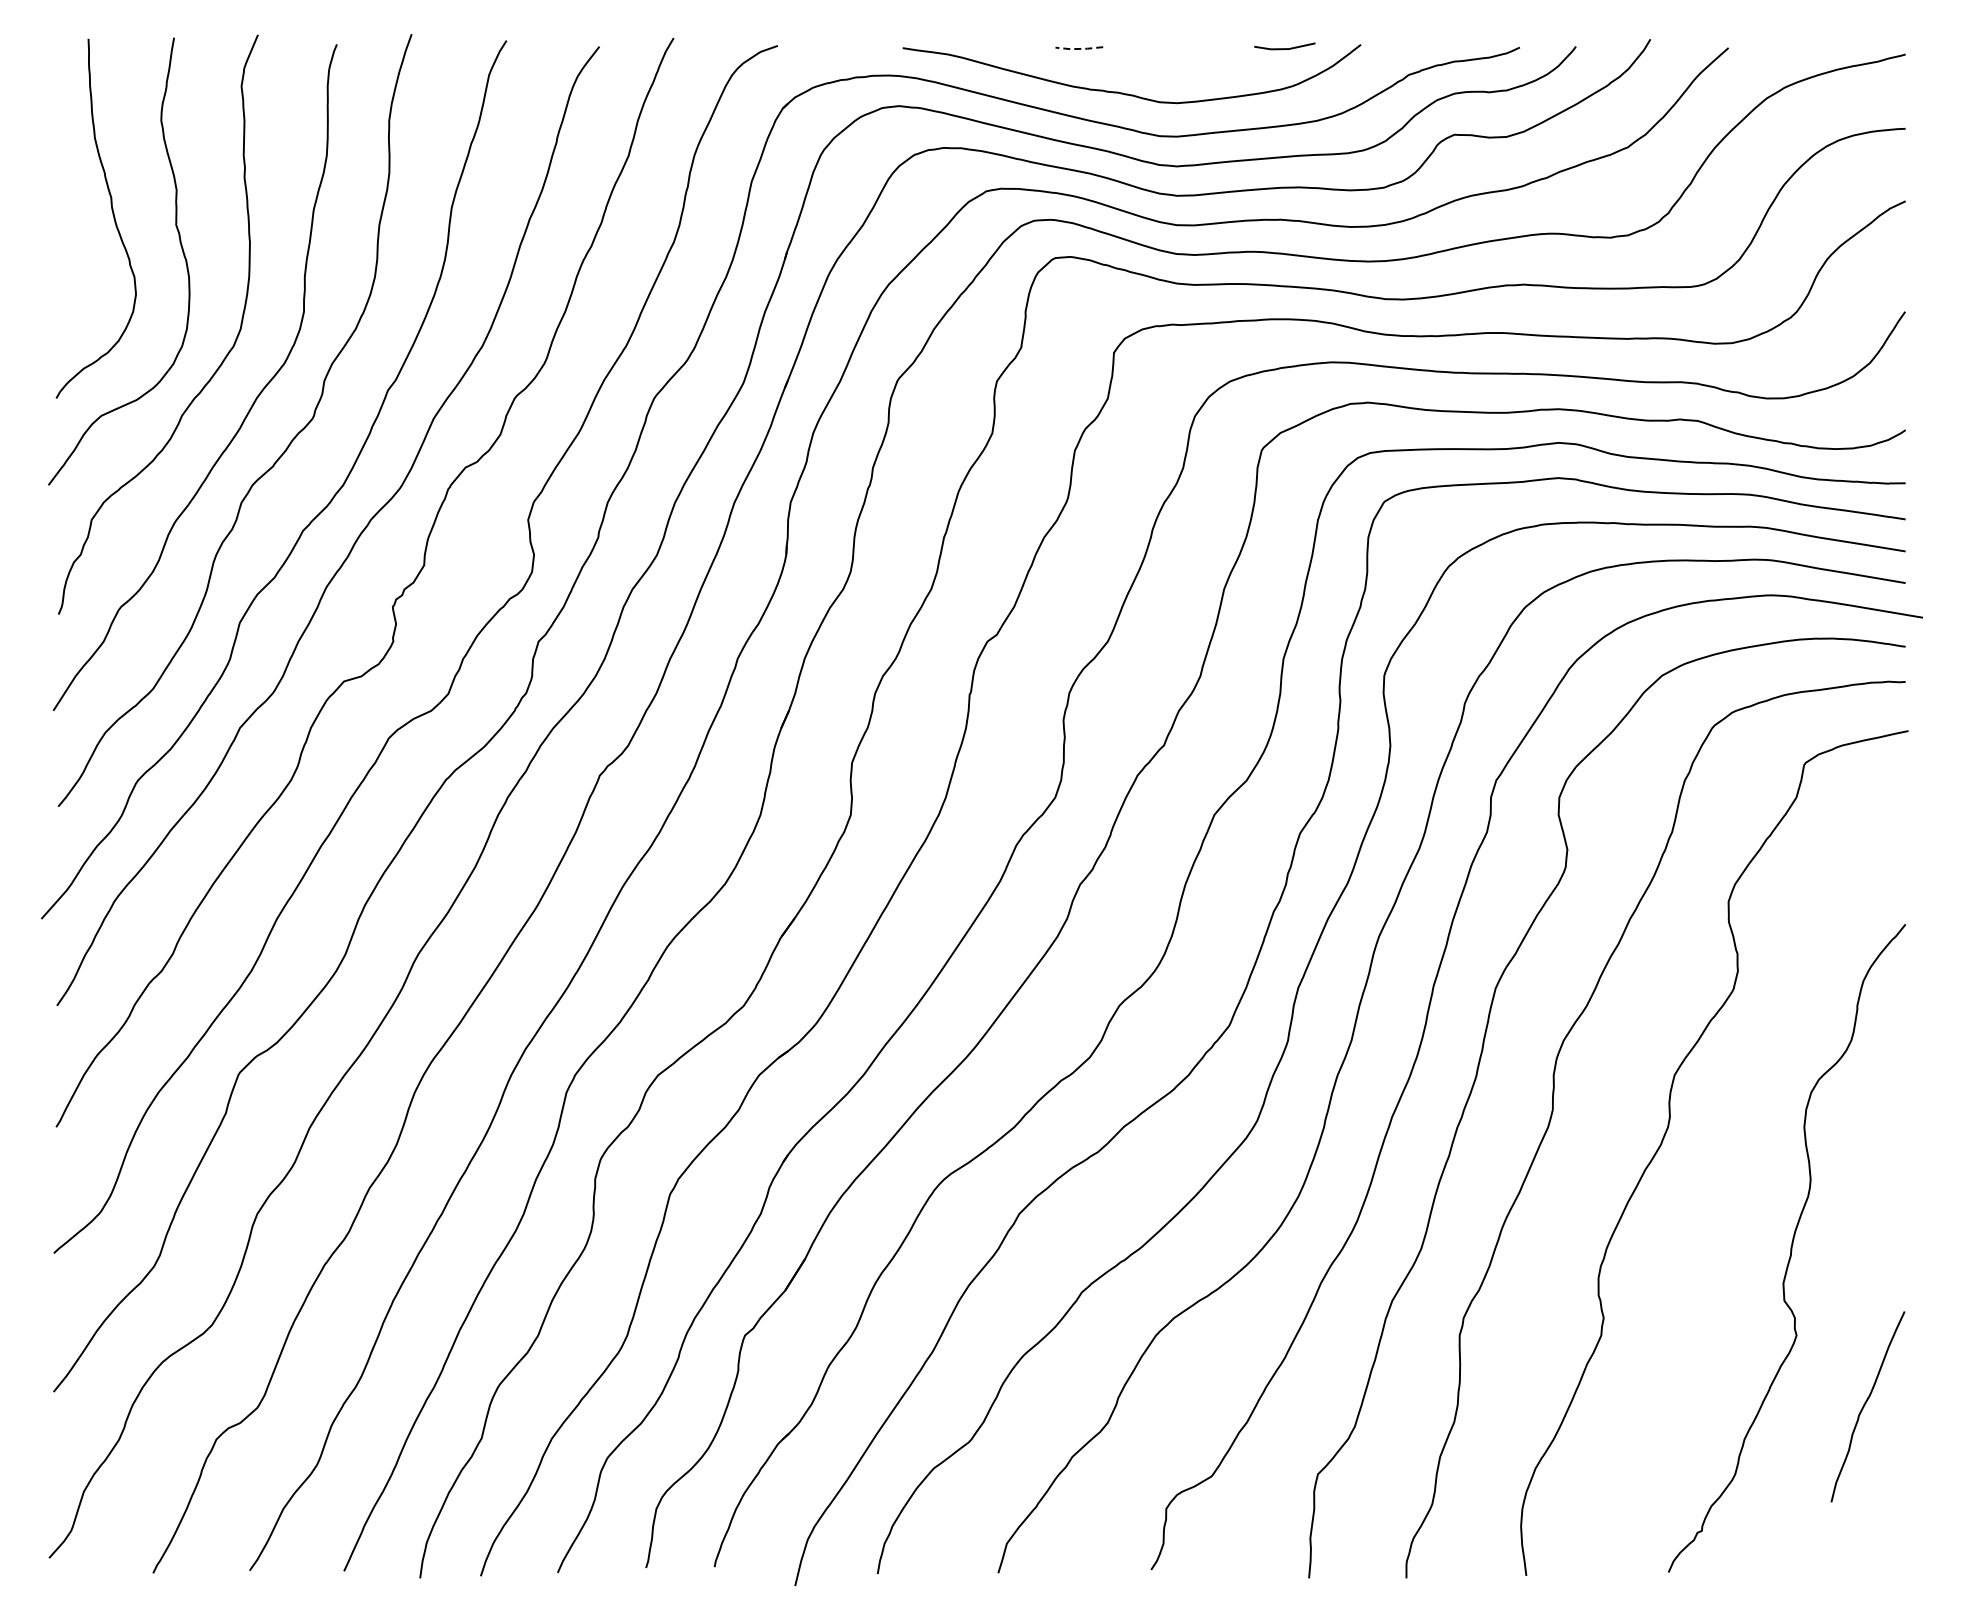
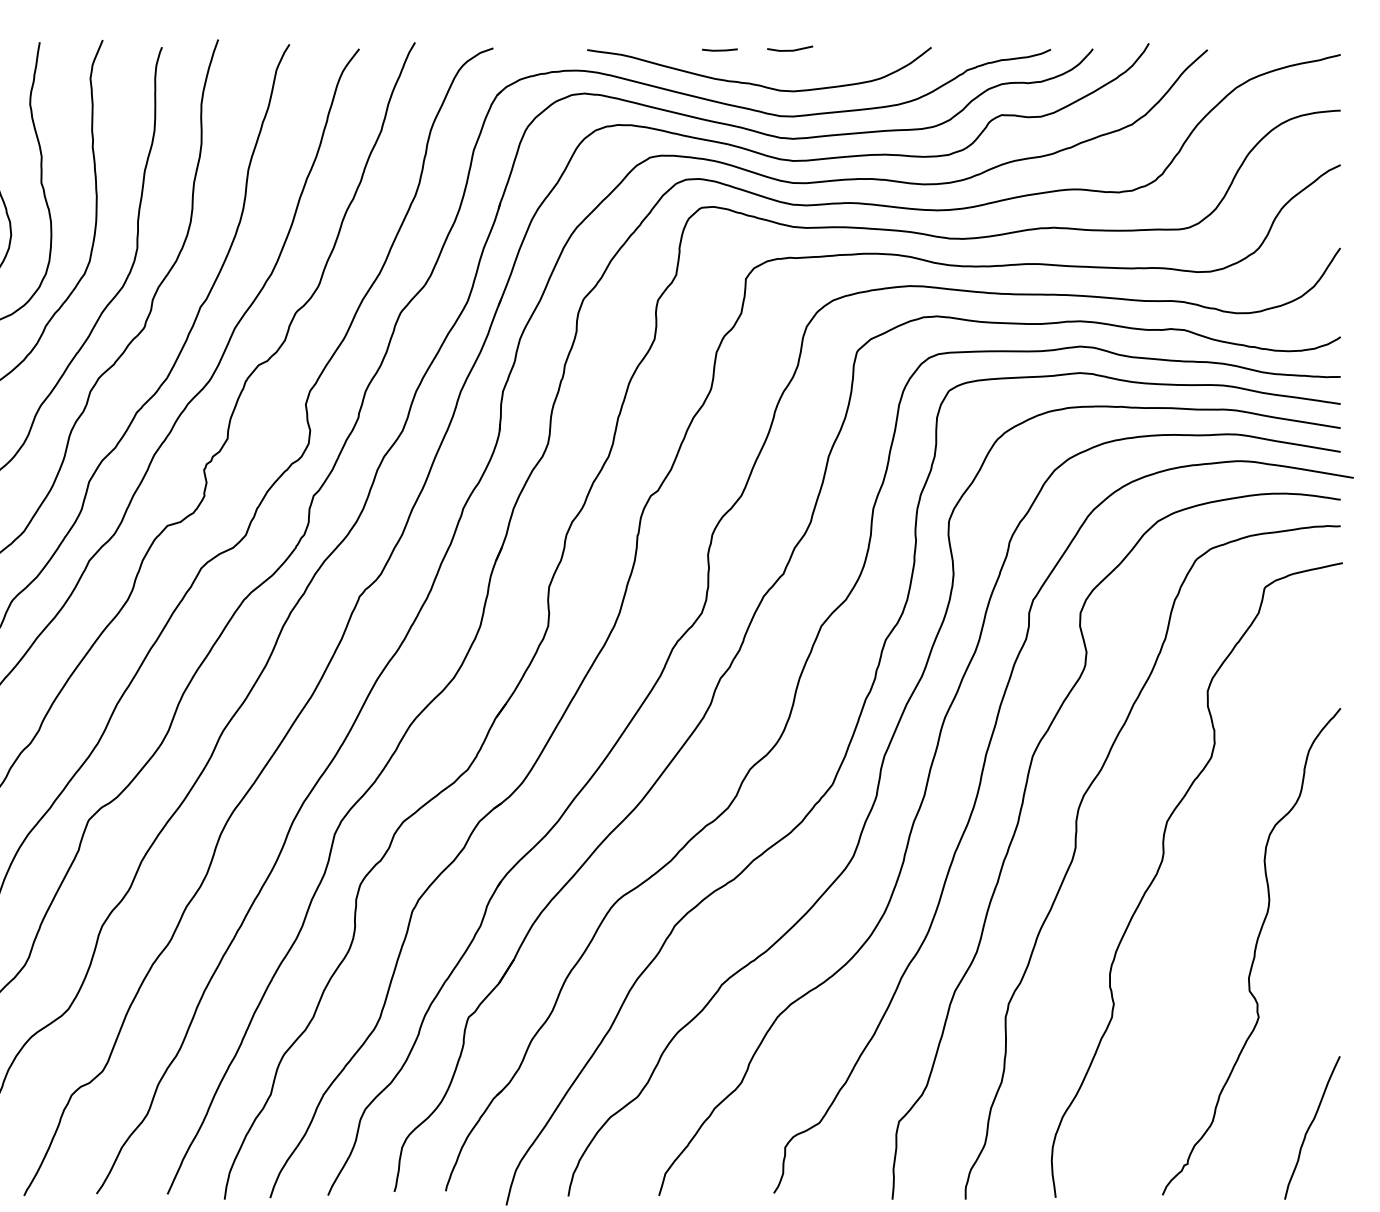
line: (1078, 48) -> (719, 50), dashed -> solid
line: (1284, 48) -> (789, 50), moved
curve: (1865, 1405) -> (1310, 1126), moved

